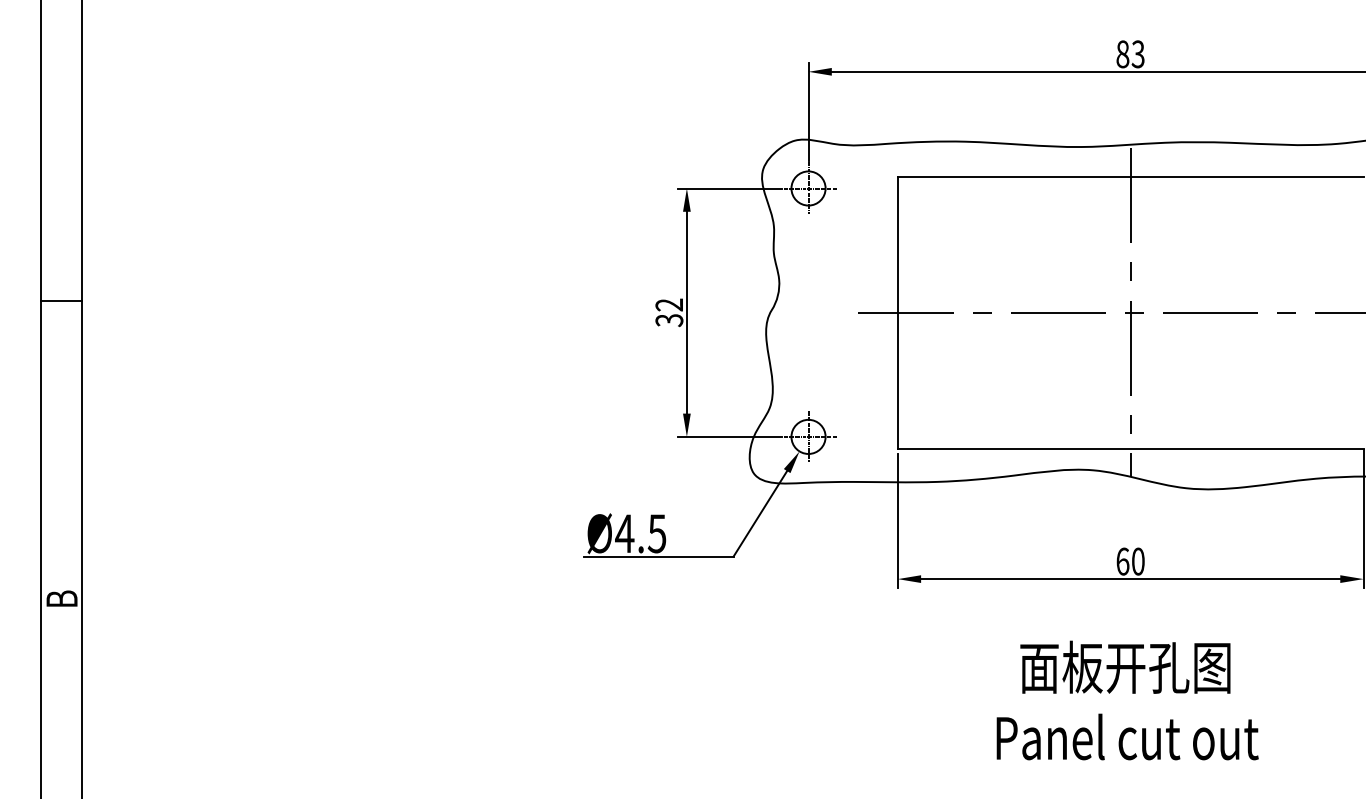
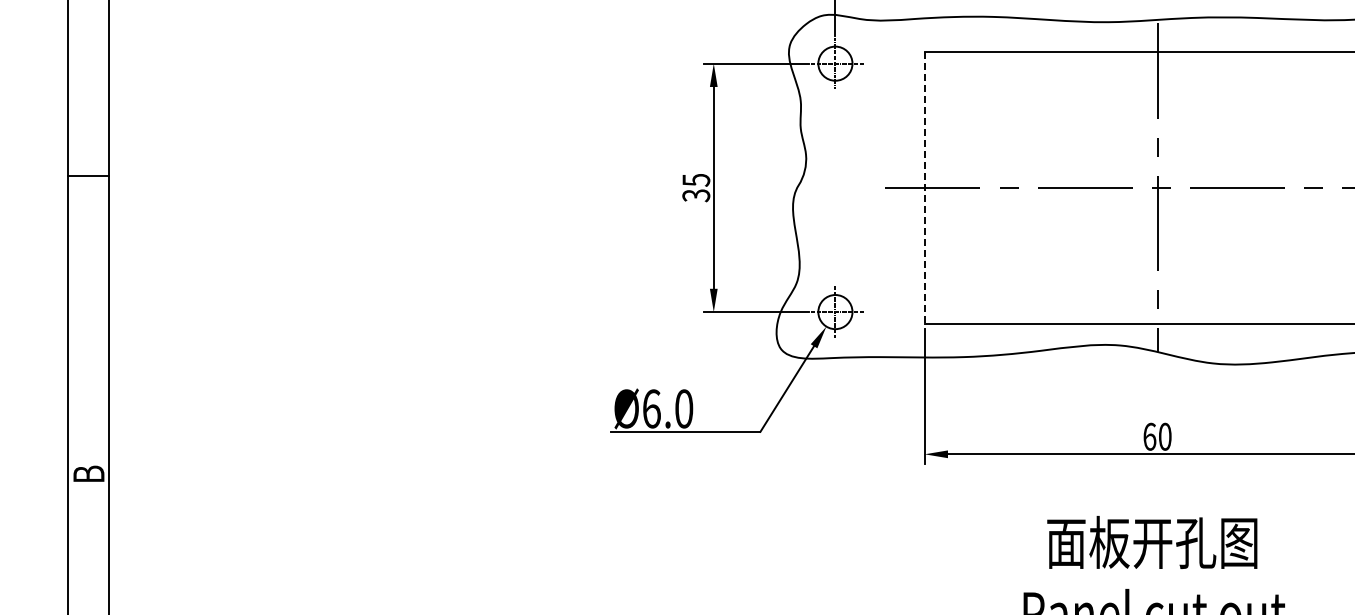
text: (669, 304) -> (696, 179), 32 -> 35
line: (897, 312) -> (924, 187), solid -> dashed
text: (640, 533) -> (667, 408), Ø4.5 -> Ø6.0

